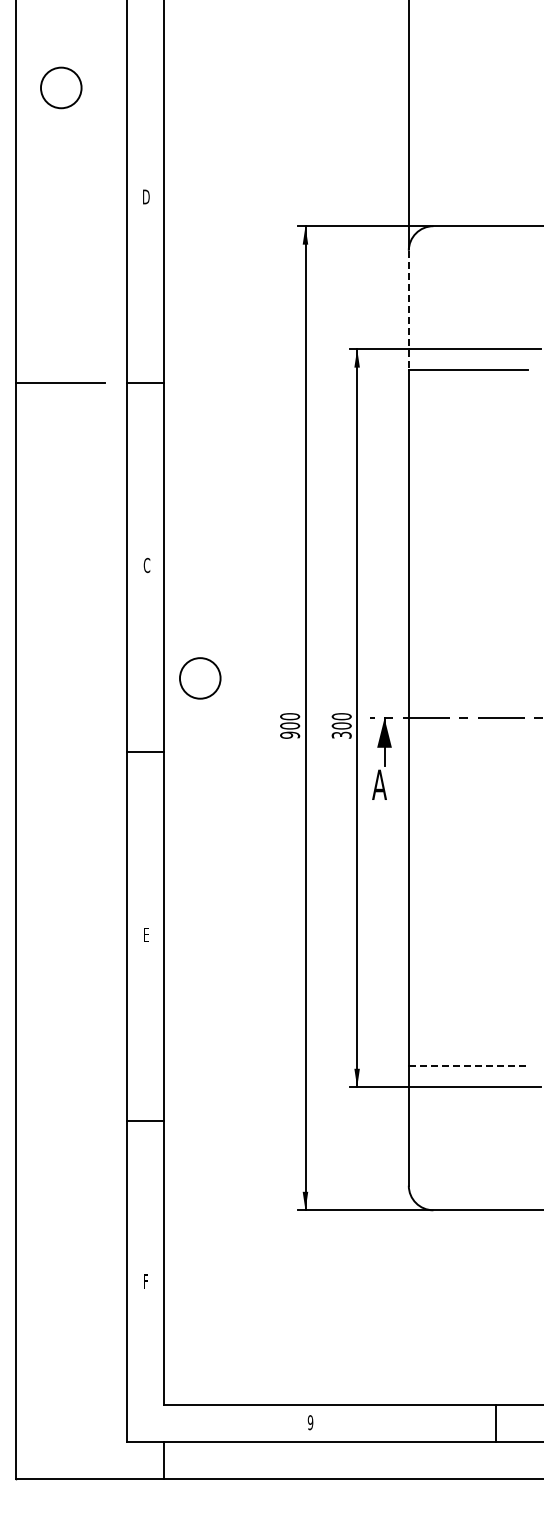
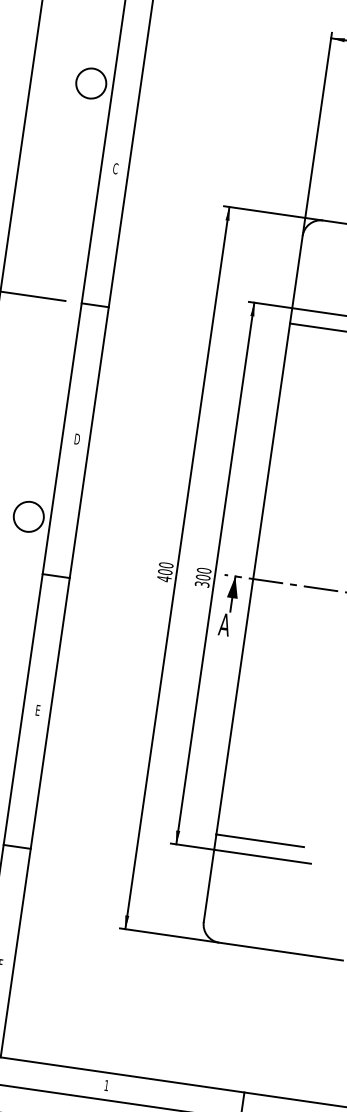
circle: (61, 87) -> (91, 83), moved
text: (146, 196) -> (115, 168), D -> C
line: (408, 310) -> (296, 279), dashed -> solid
text: (146, 565) -> (76, 439), C -> D
circle: (200, 678) -> (28, 516), moved
text: (290, 735) -> (164, 579), 900 -> 400
line: (468, 1066) -> (260, 840), dashed -> solid
text: (310, 1422) -> (106, 1085), 9 -> 1

